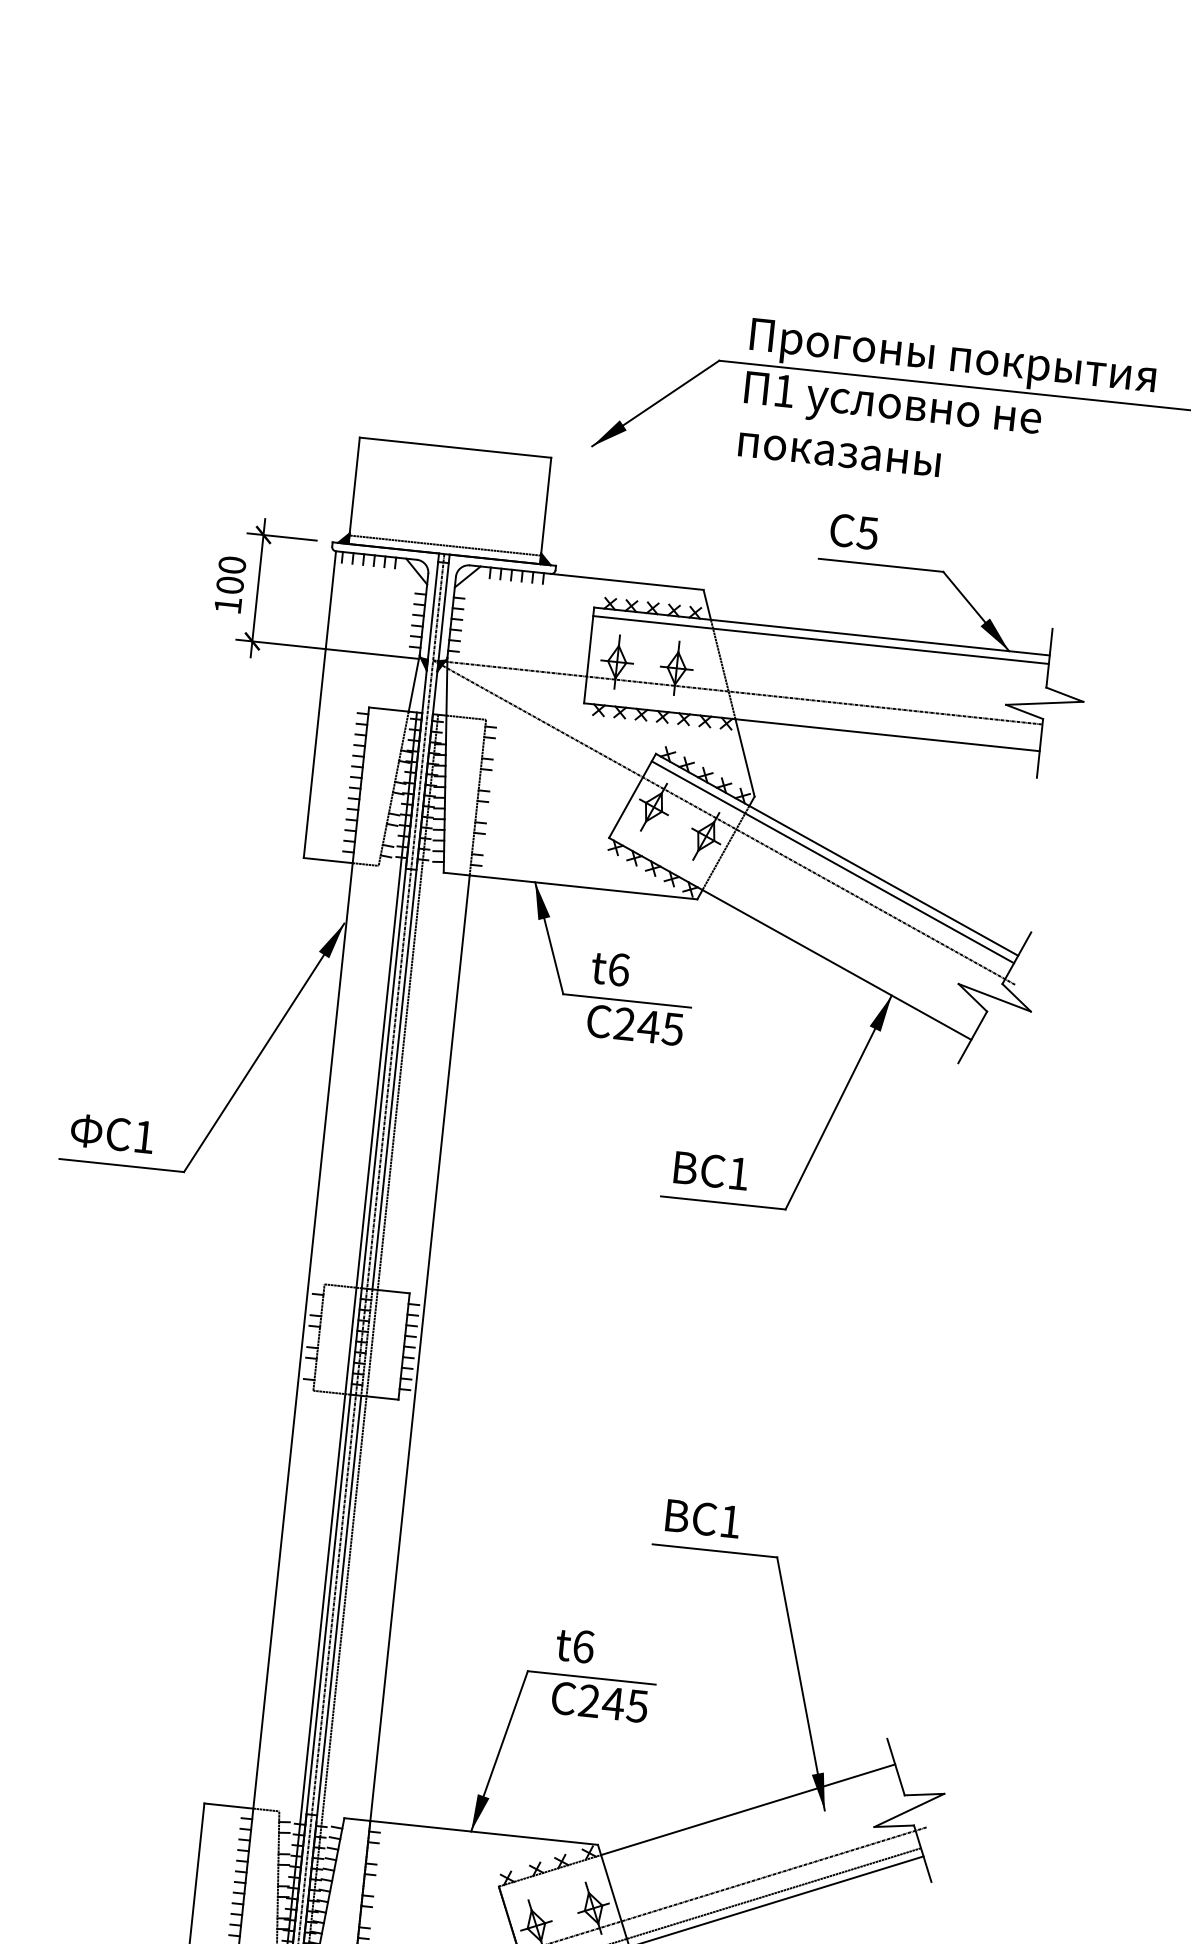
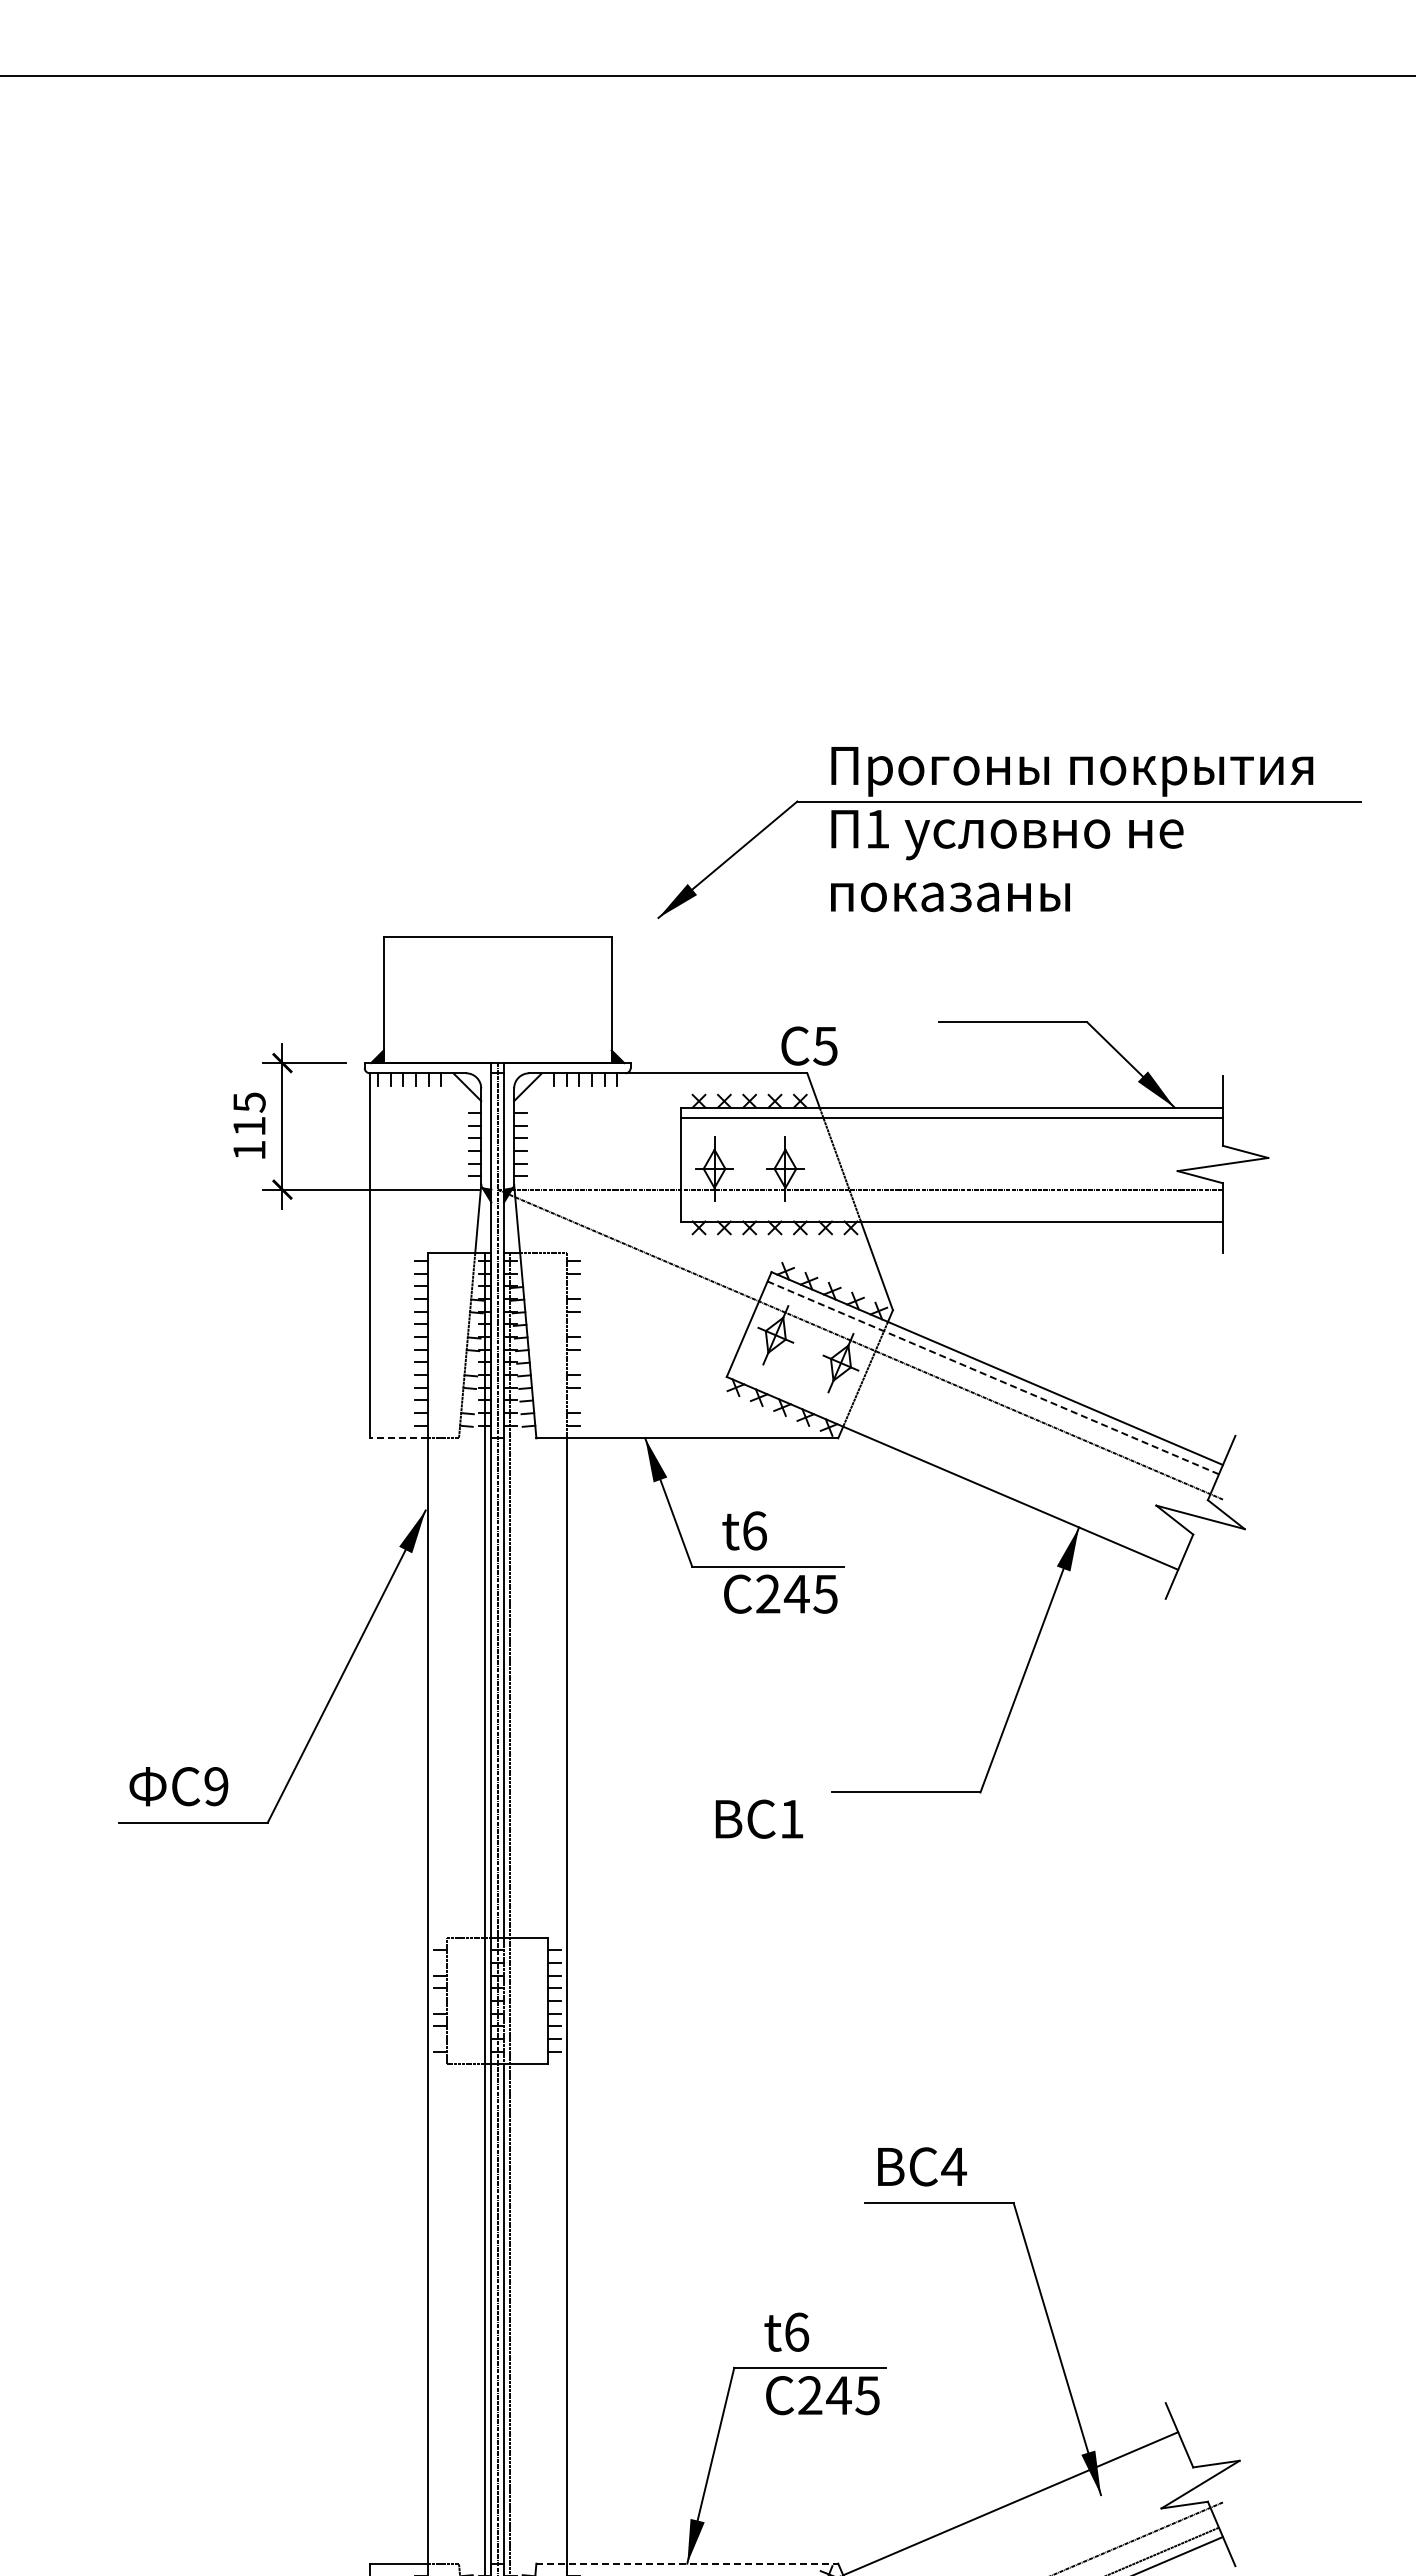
text: (854, 531) -> (809, 1045), moved
line: (445, 545) -> (497, 1053), removed
text: (231, 575) -> (249, 1114), 100 -> 115
line: (327, 860) -> (398, 1438), solid -> dashed
line: (832, 861) -> (992, 1377), solid -> dashed
text: (144, 1137) -> (216, 1786), 1 -> 9
text: (711, 1170) -> (759, 1818), moved
text: (730, 1521) -> (954, 2166), 1 -> 4
line: (471, 1831) -> (687, 2563), solid -> dashed

